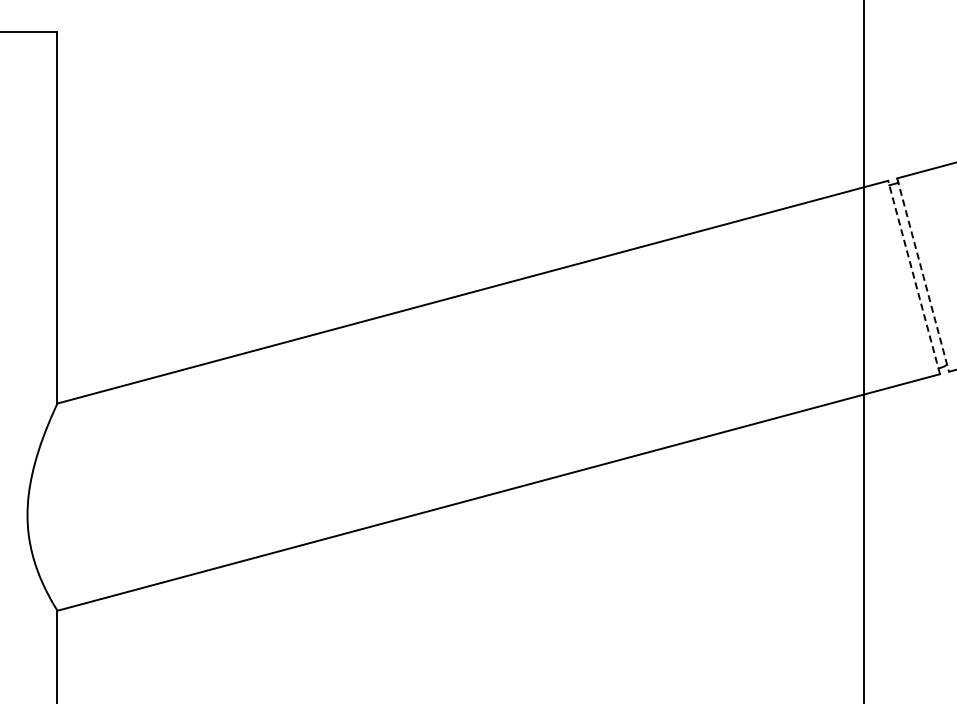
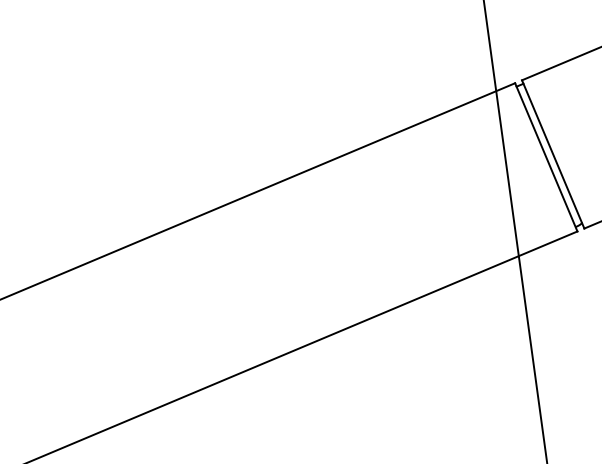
line: (923, 275) -> (553, 154), dashed -> solid
line: (913, 277) -> (545, 157), dashed -> solid

